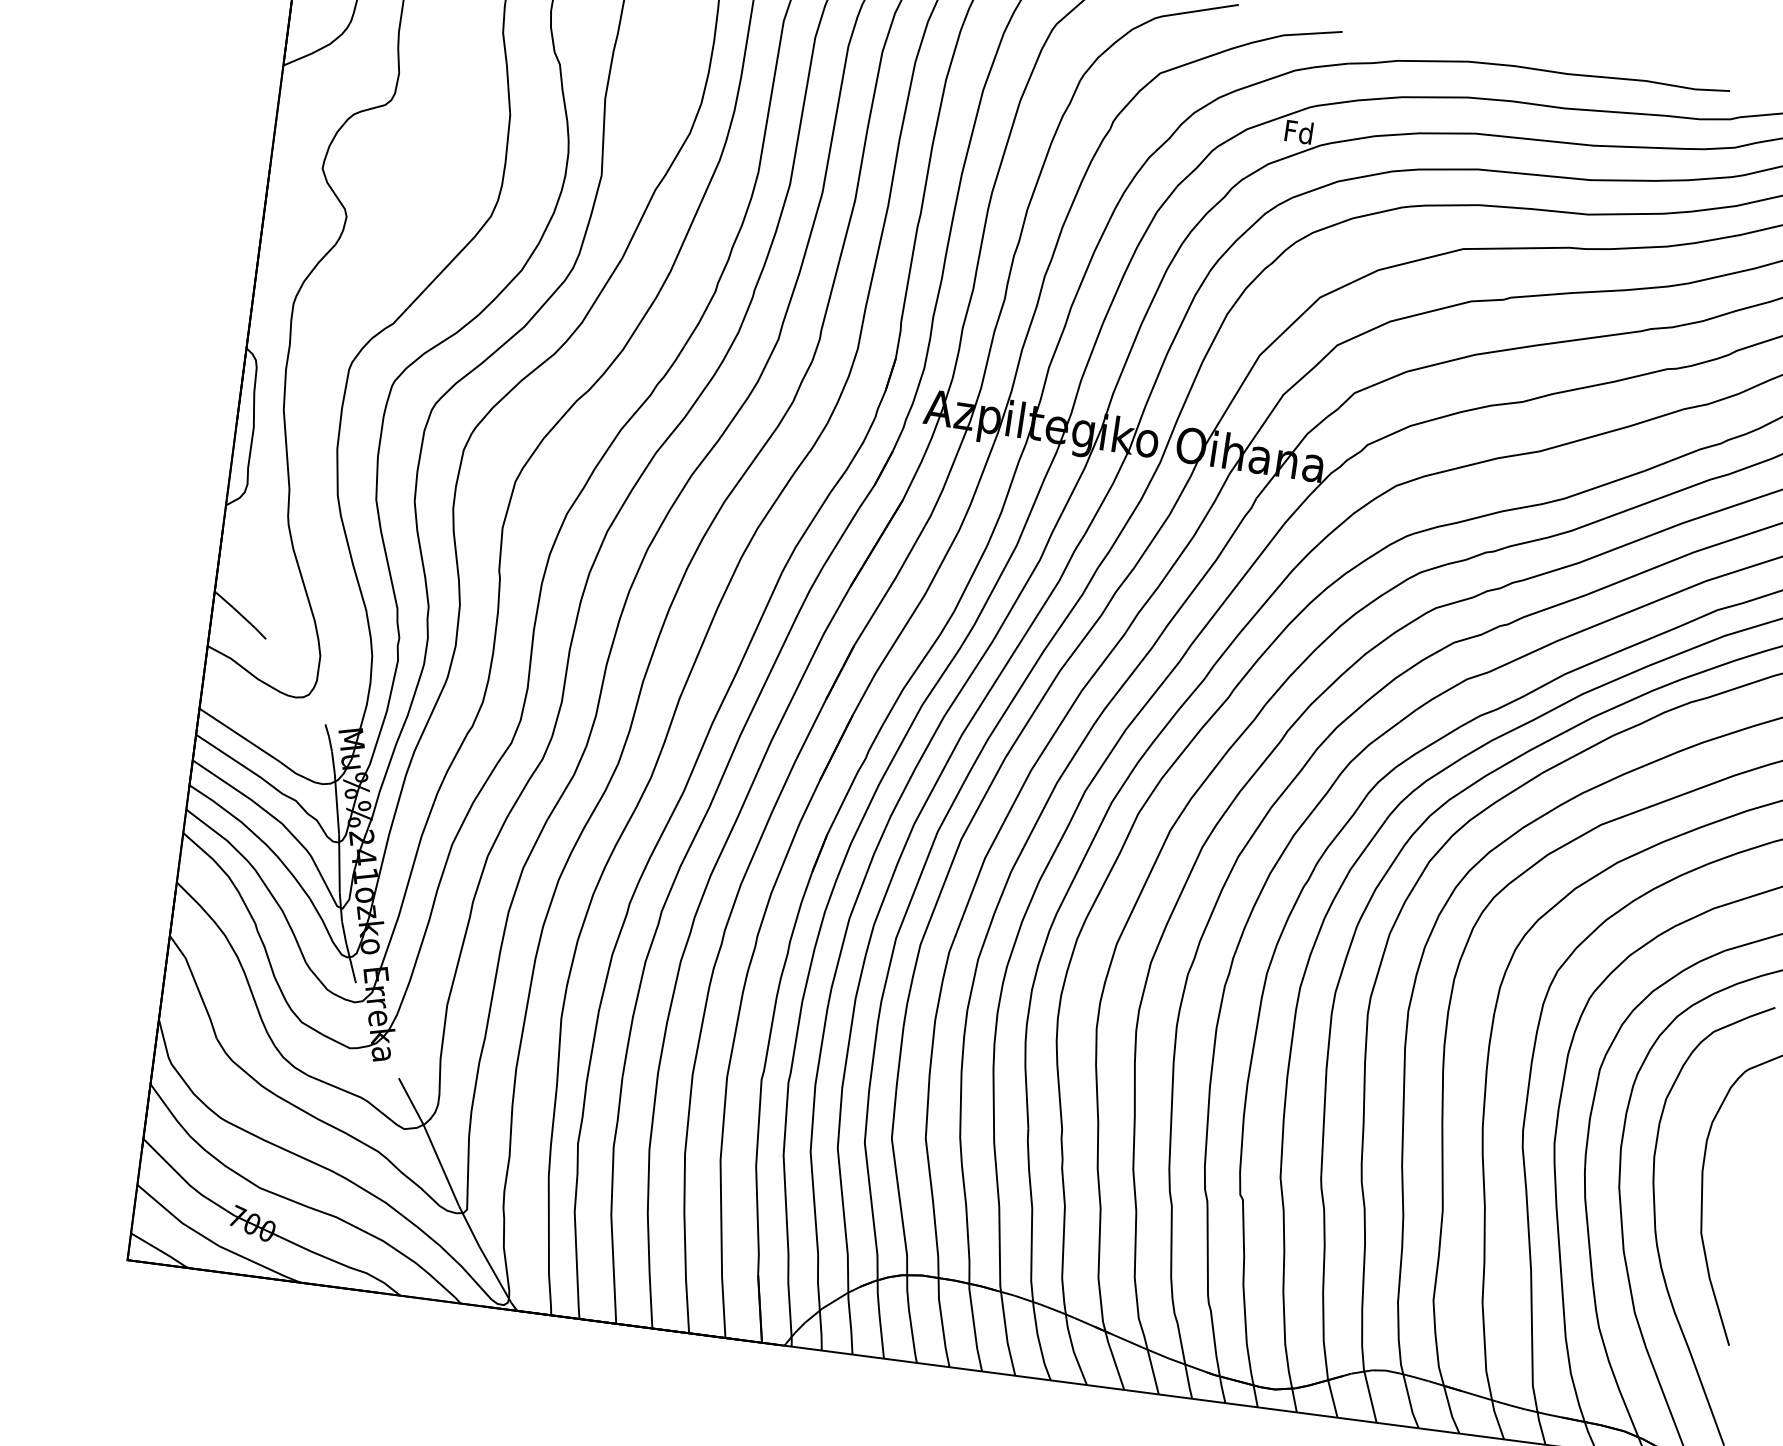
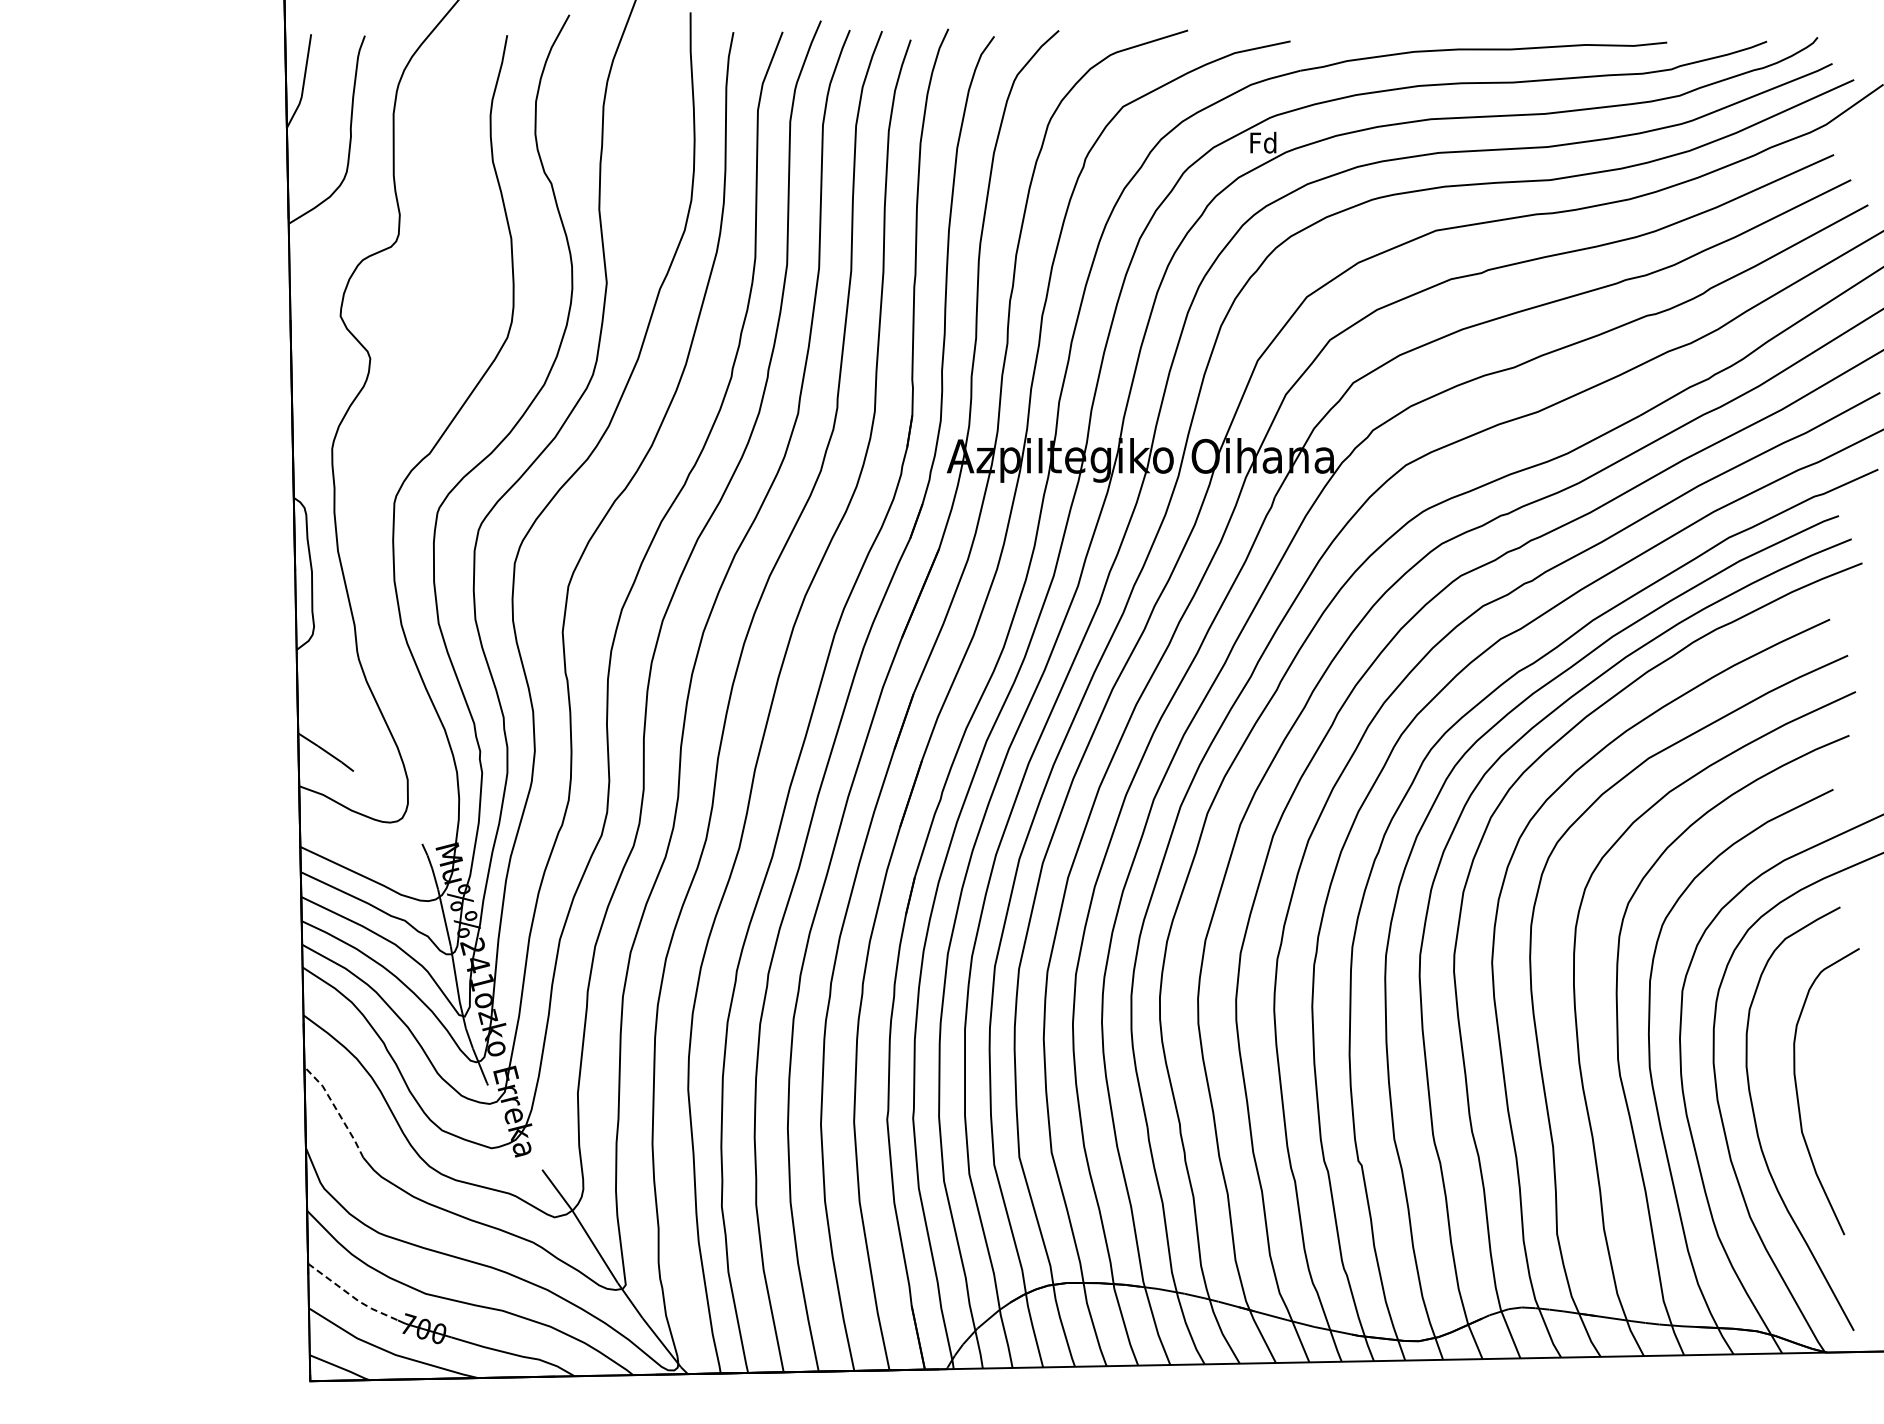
line: (196, 984) -> (336, 1109), solid -> dashed
line: (183, 1179) -> (351, 1296), solid -> dashed

